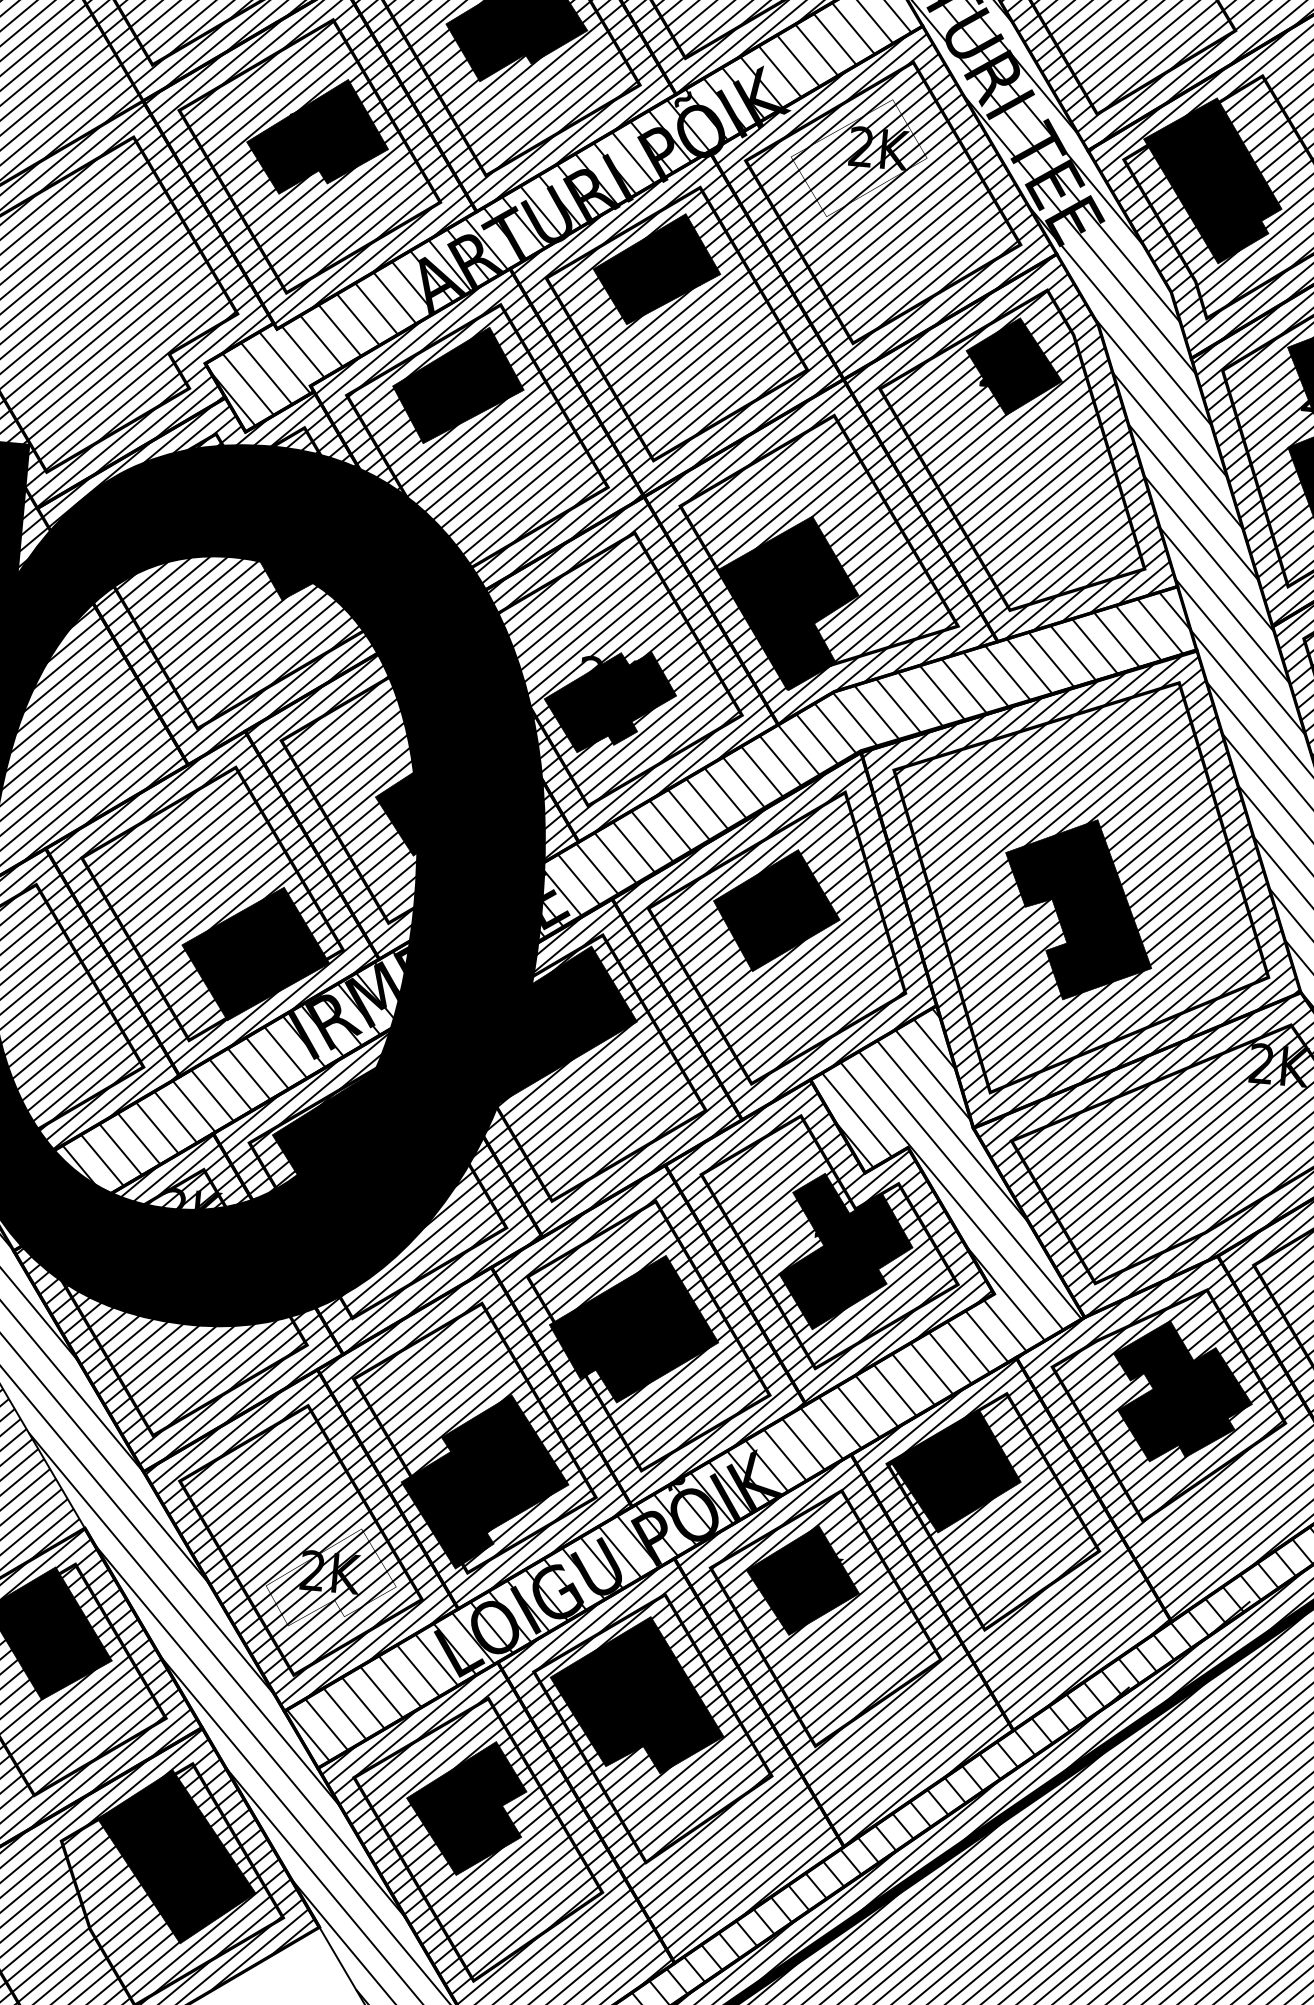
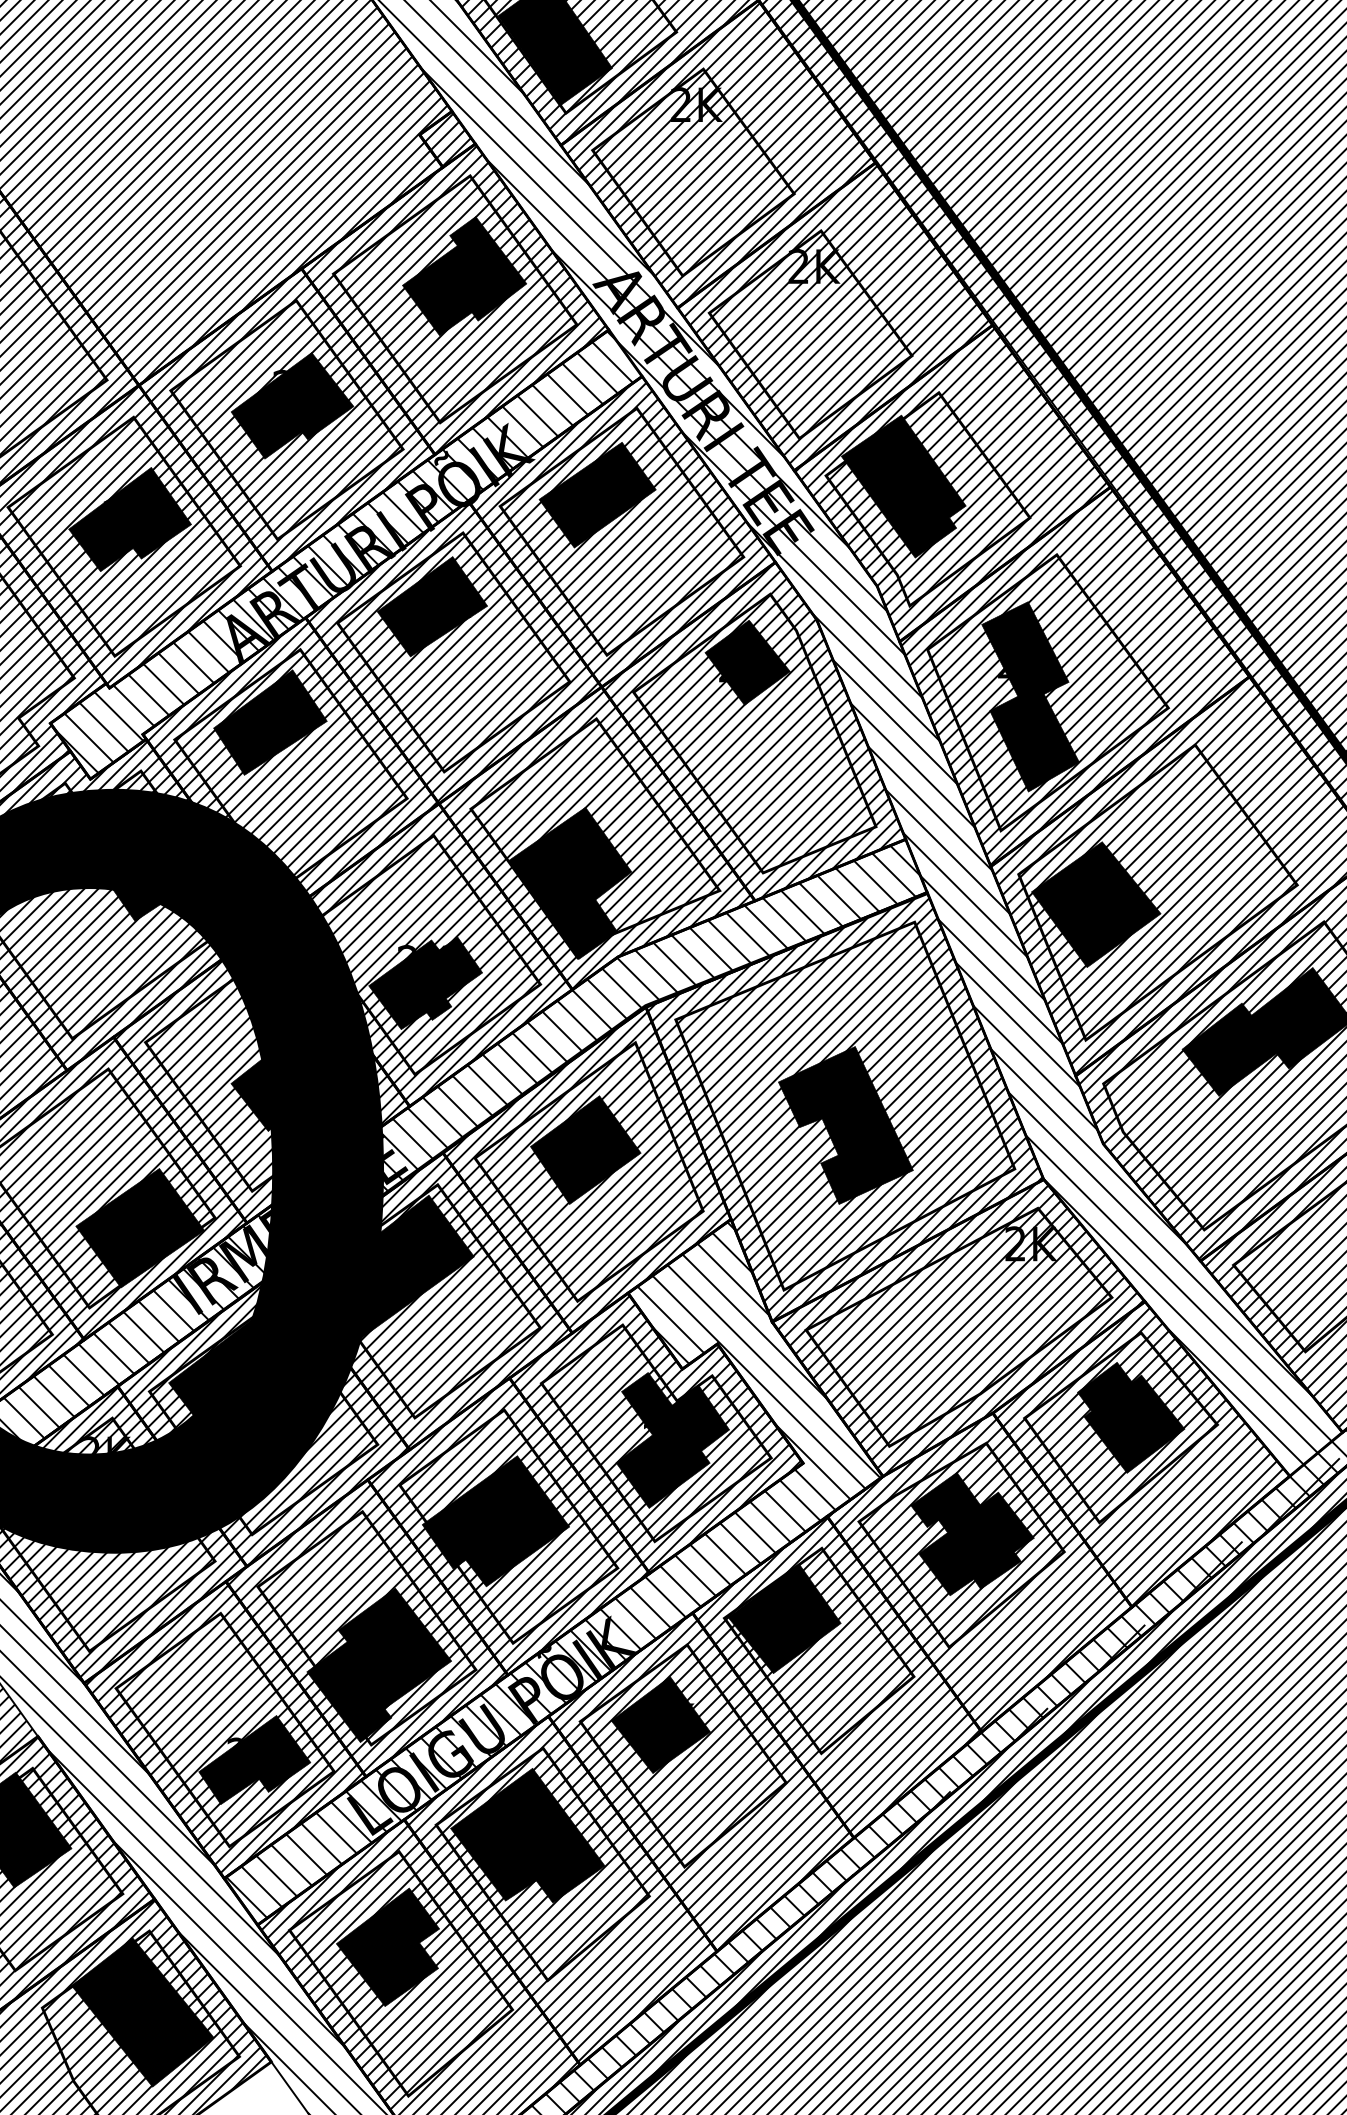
fill: (858, 158) -> (597, 495), added
fill: (331, 1577) -> (254, 1759), added

